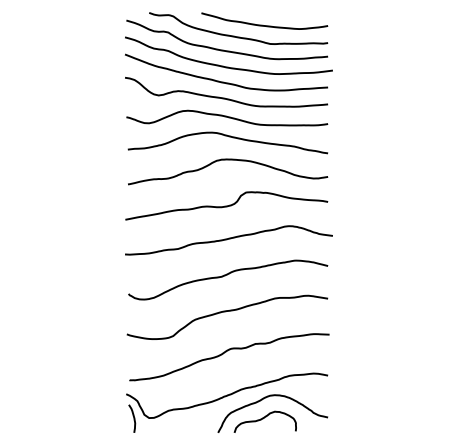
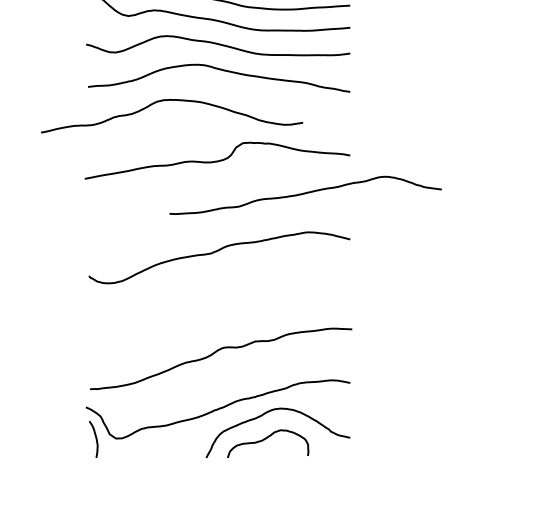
curve: (228, 160) -> (172, 101), moved
curve: (228, 239) -> (304, 194), moved
curve: (225, 312) -> (215, 300), removed

